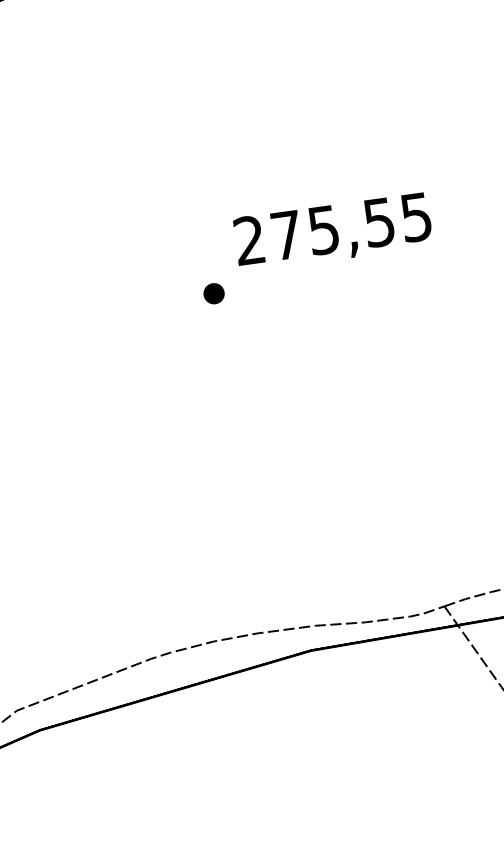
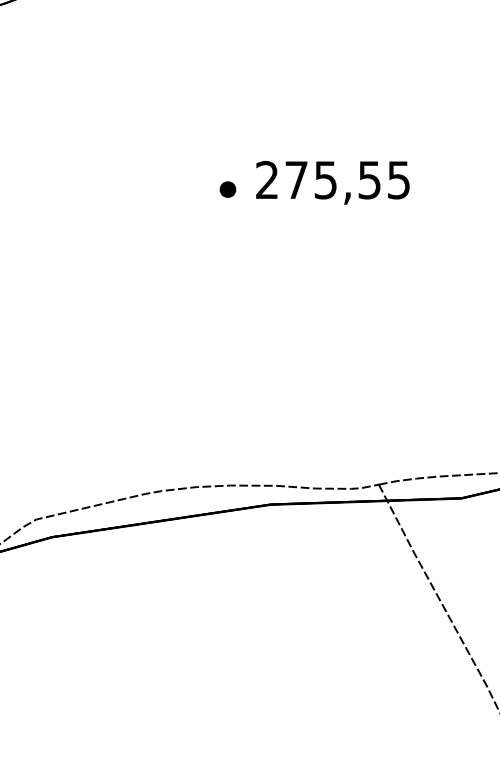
part: (213, 293) -> (227, 189), moved

